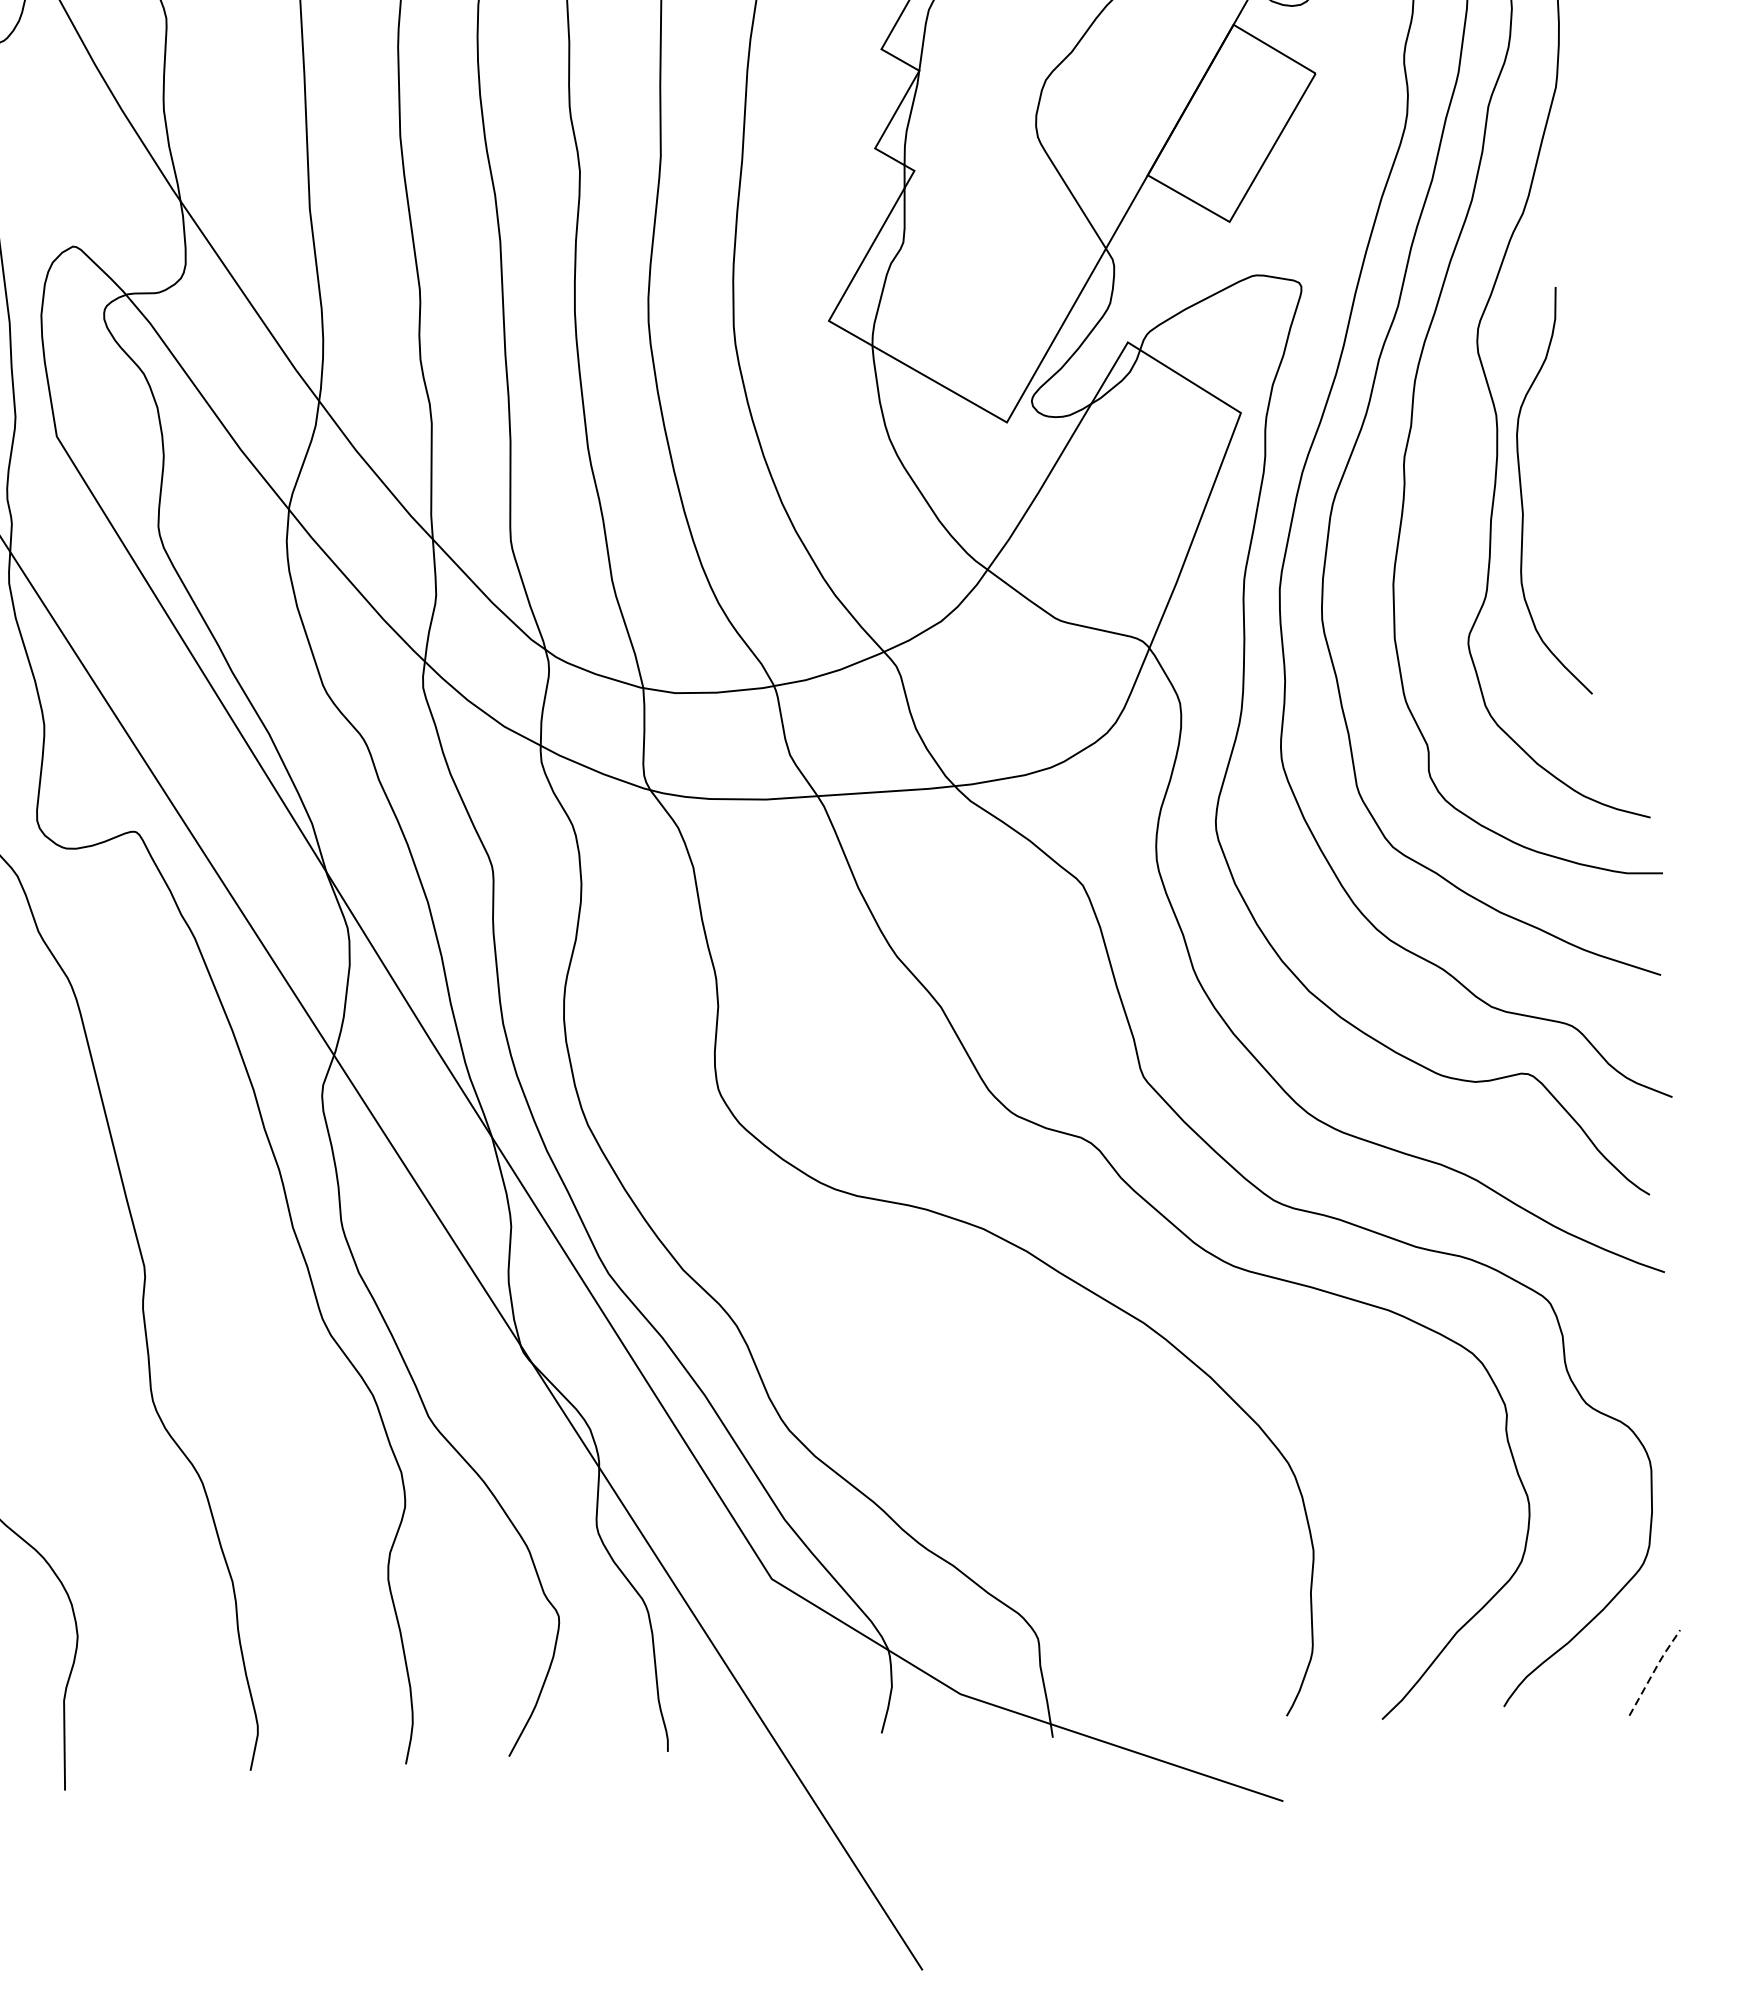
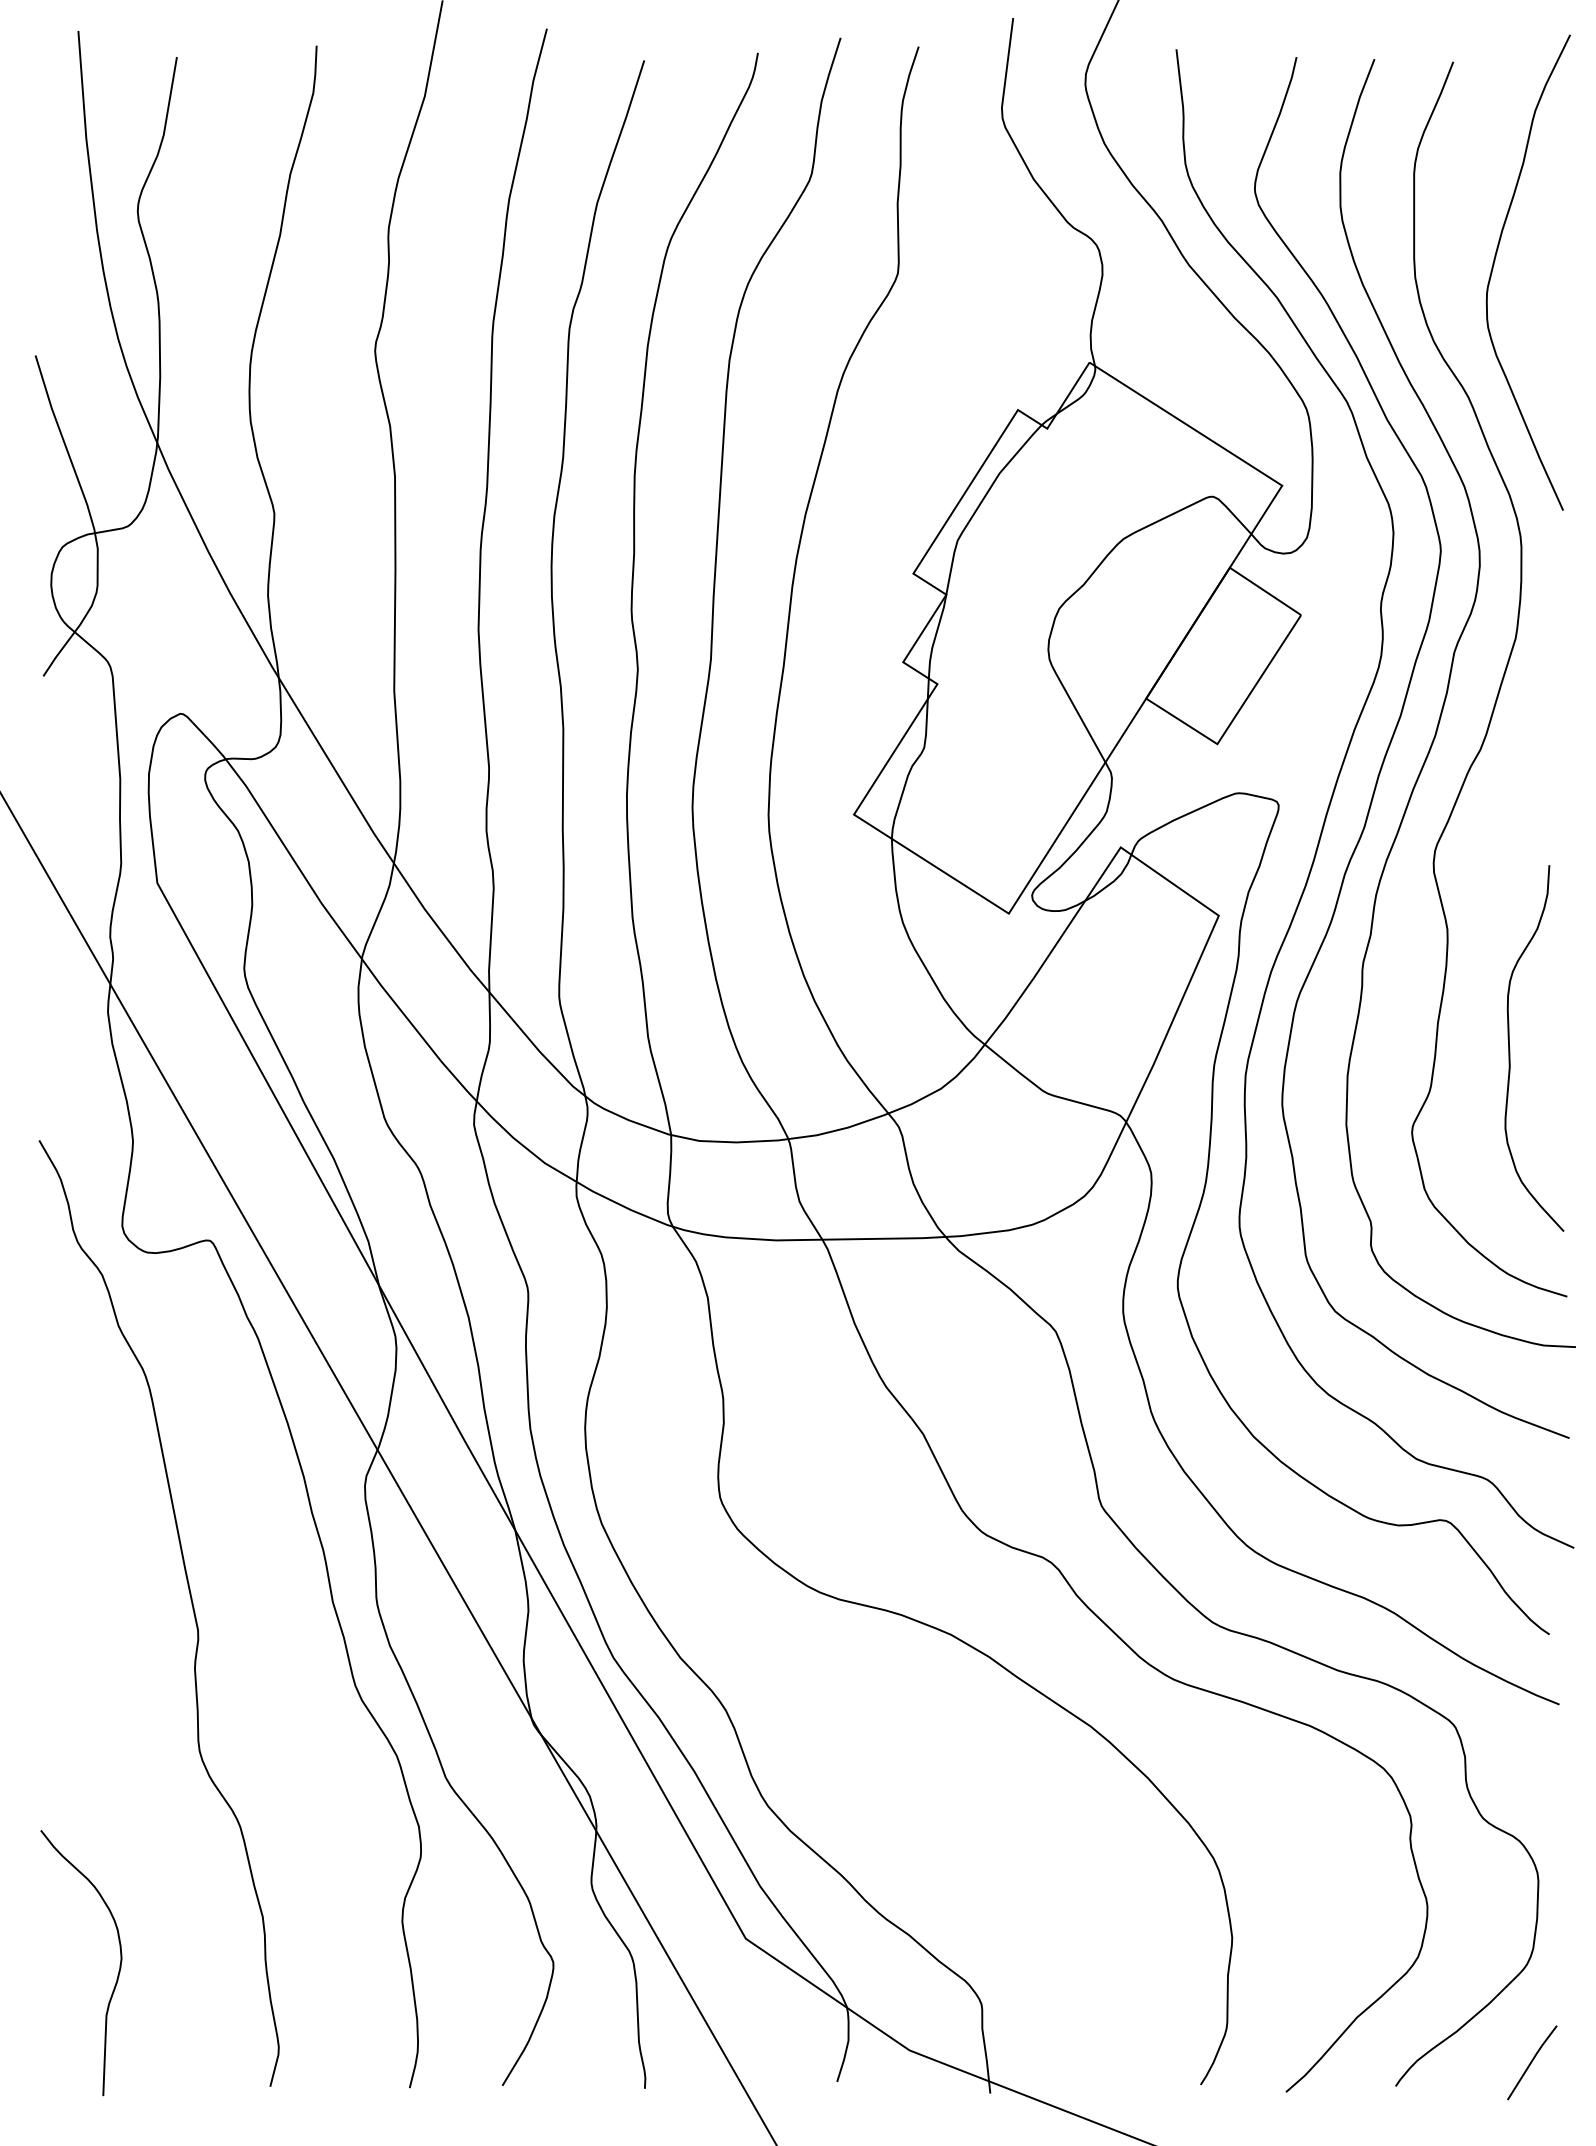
curve: (1522, 493) -> (1510, 1048), moved
line: (1654, 1670) -> (1532, 2060), dashed -> solid

